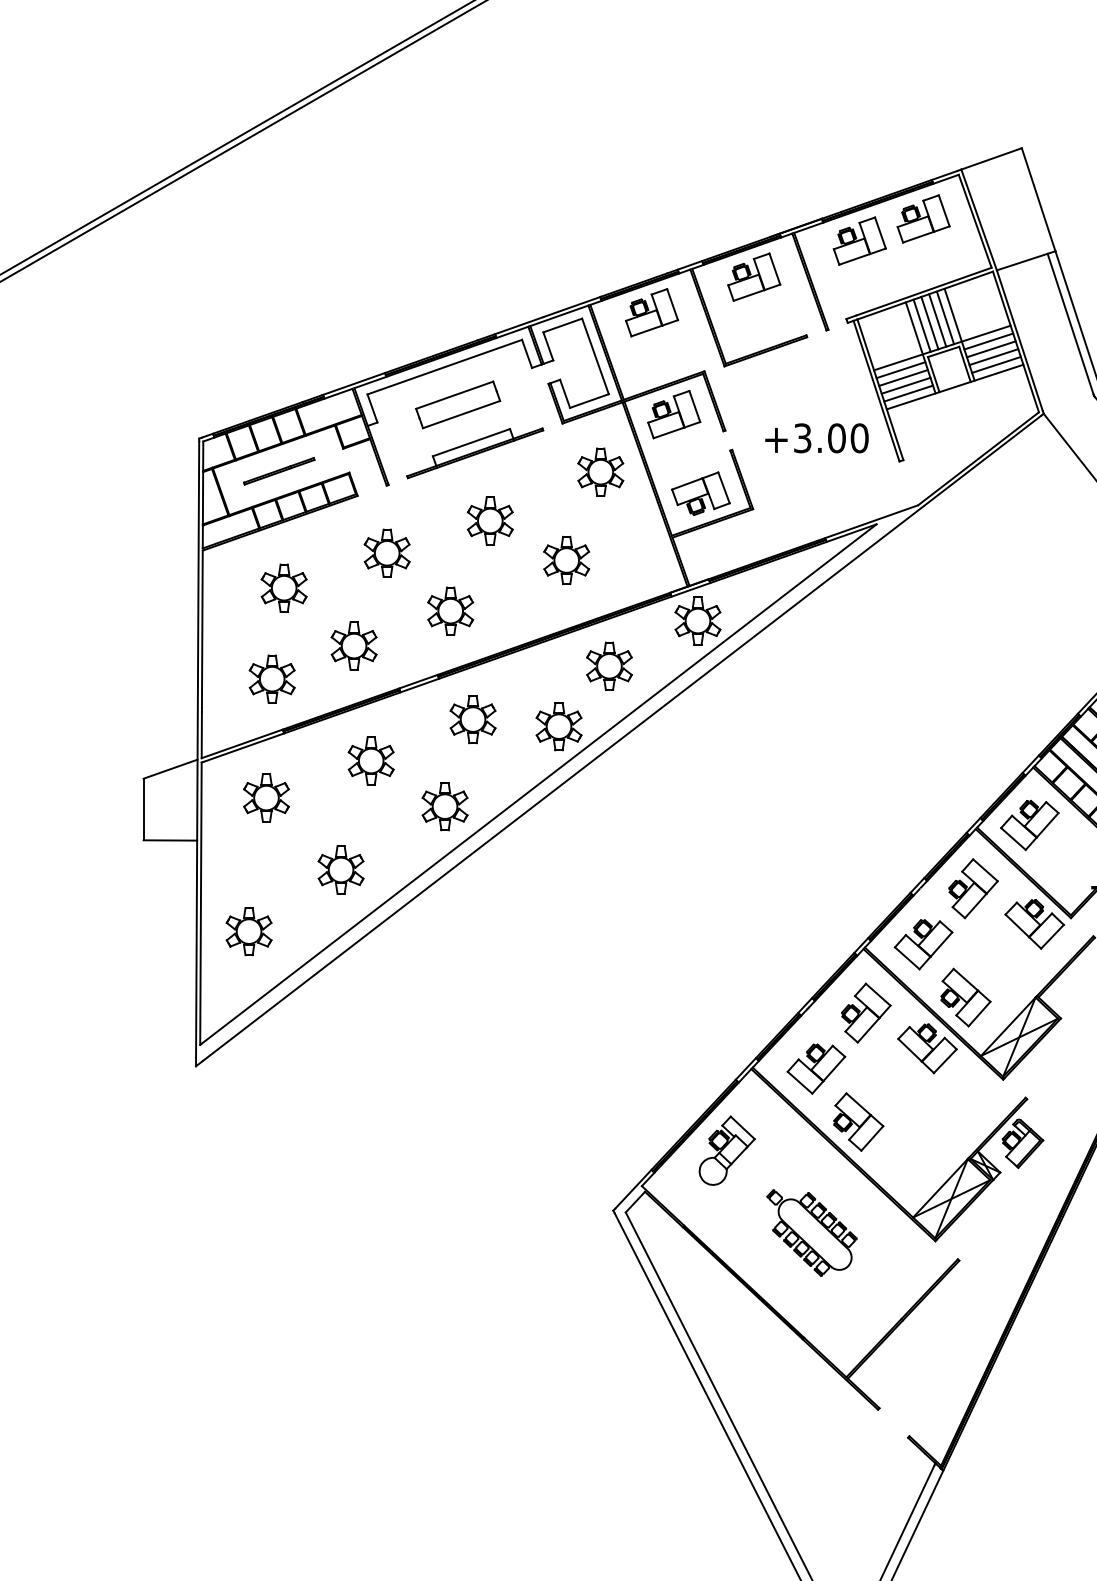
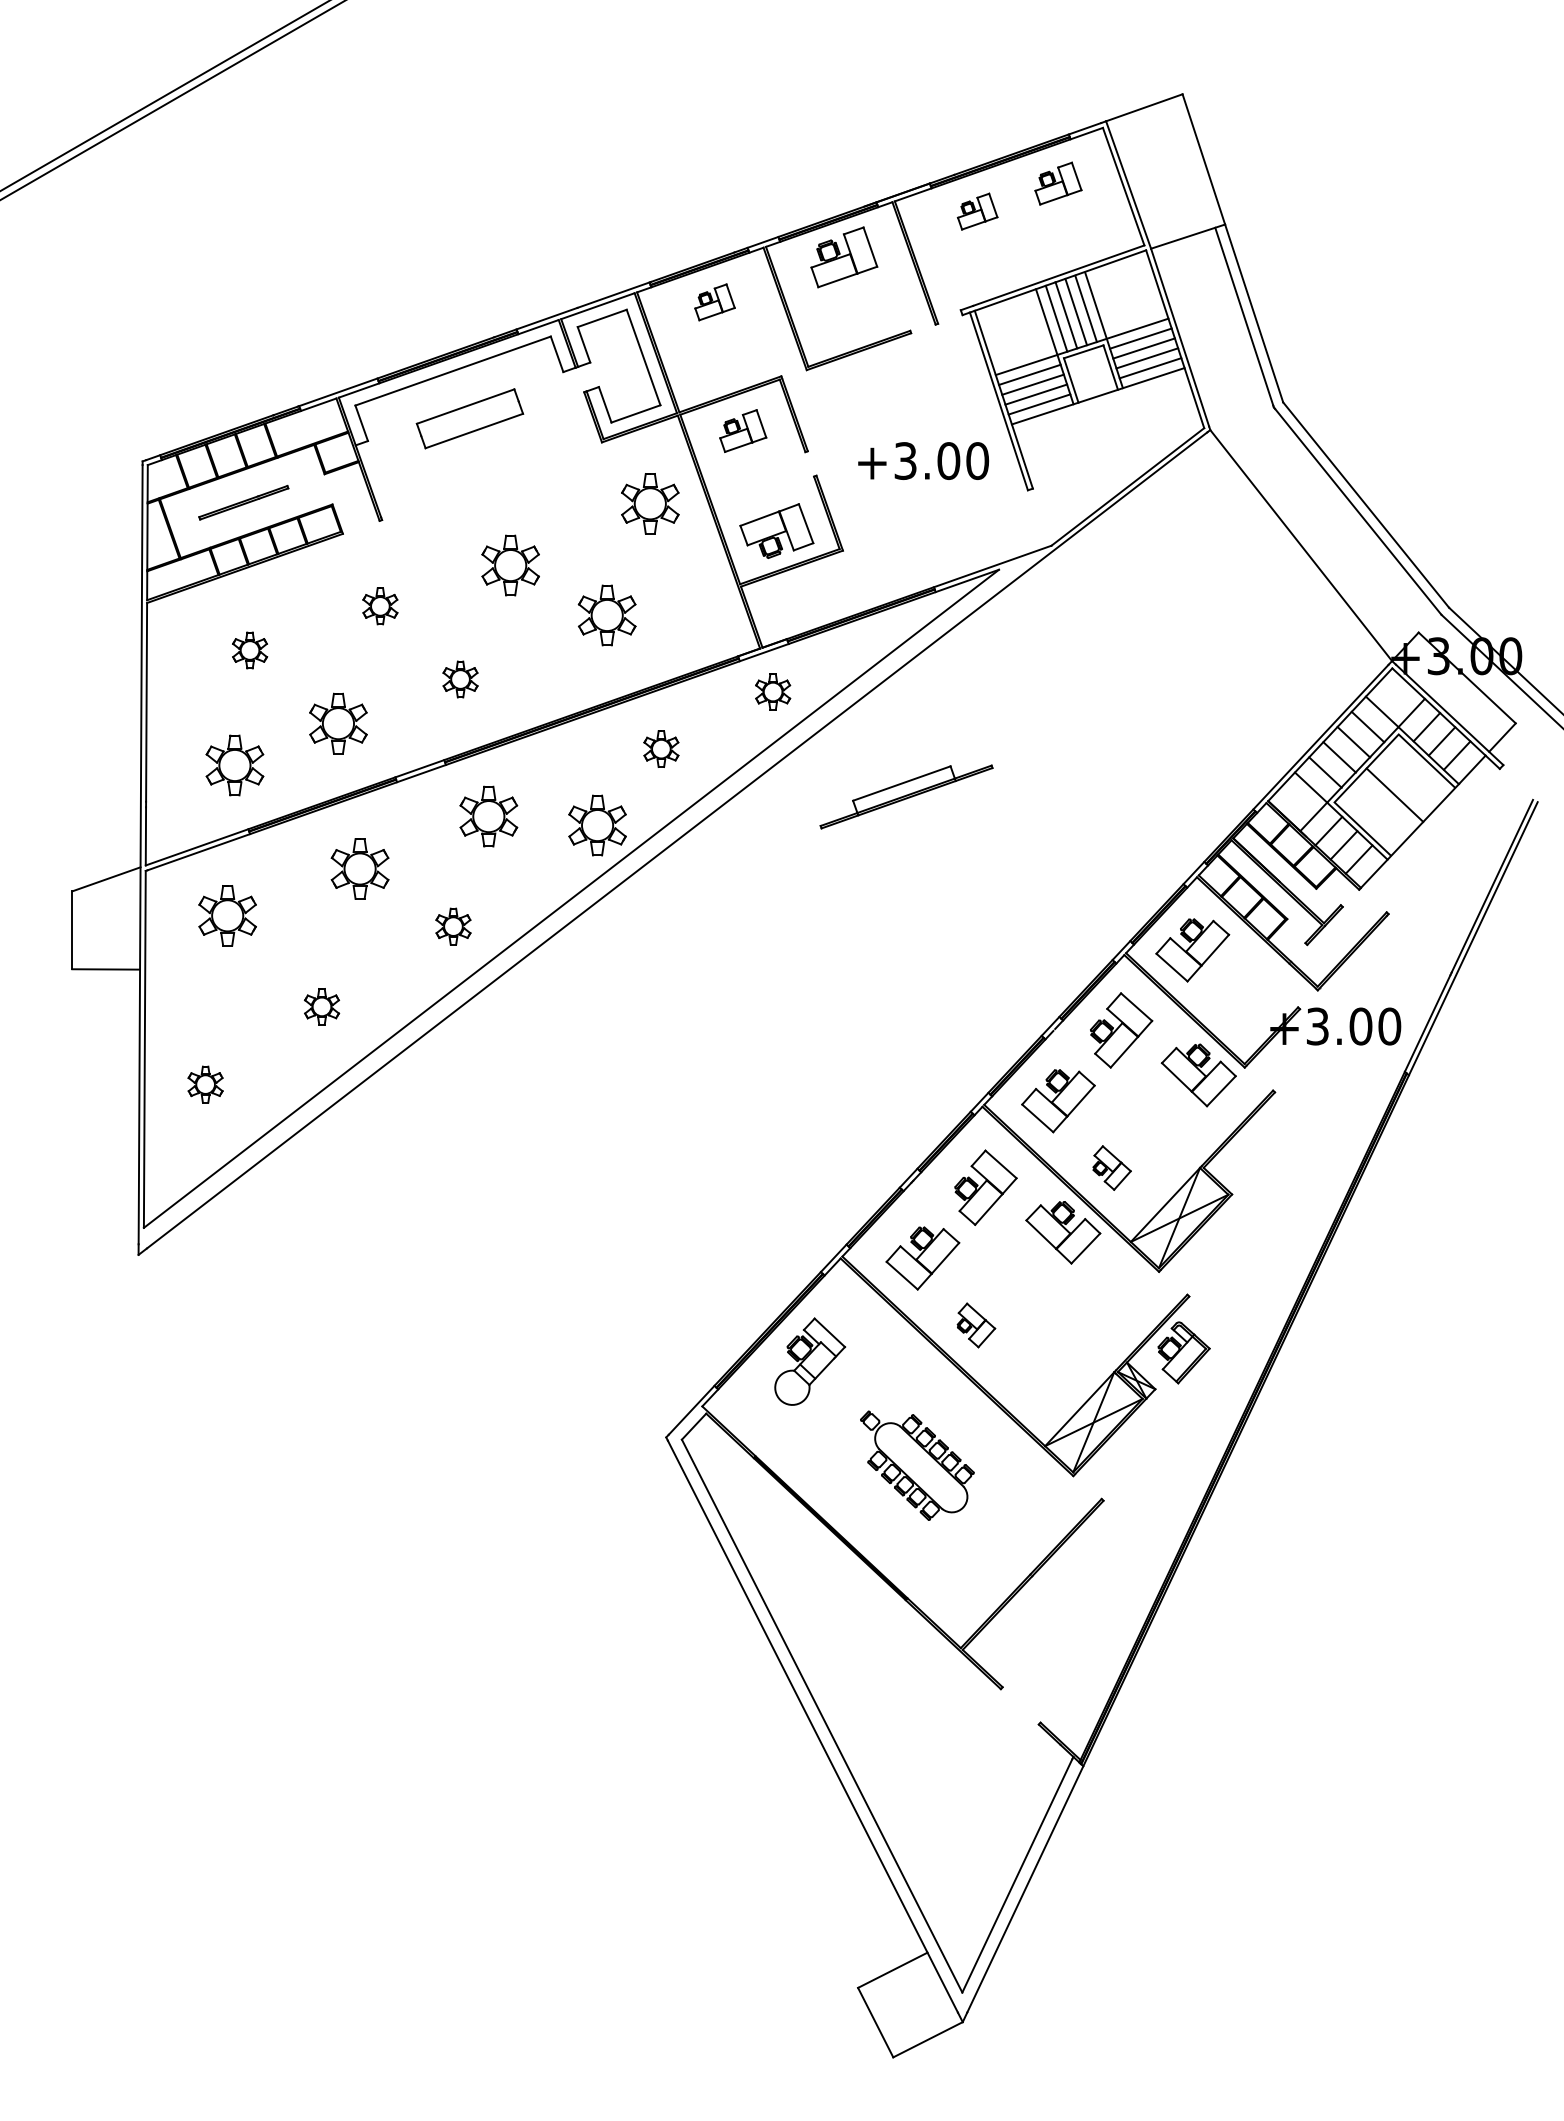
part: (923, 218) -> (1058, 183), size x0.7
part: (859, 240) -> (977, 211), size x0.6
part: (651, 312) -> (714, 302), size x0.6
part: (674, 414) -> (743, 430), size x0.7
part: (475, 452) -> (906, 796), moved
part: (387, 553) -> (380, 606), size x0.6
part: (283, 588) -> (249, 650), size x0.6
part: (450, 611) -> (460, 679), size x0.6
part: (697, 620) -> (772, 691), size x0.6
part: (609, 665) -> (661, 748), size x0.6
part: (445, 806) -> (453, 926), size x0.6
part: (340, 869) -> (321, 1006), size x0.6
part: (248, 931) -> (205, 1084), size x0.6
part: (966, 997) -> (1112, 1167), size x0.6
part: (858, 1122) -> (976, 1325), size x0.6

